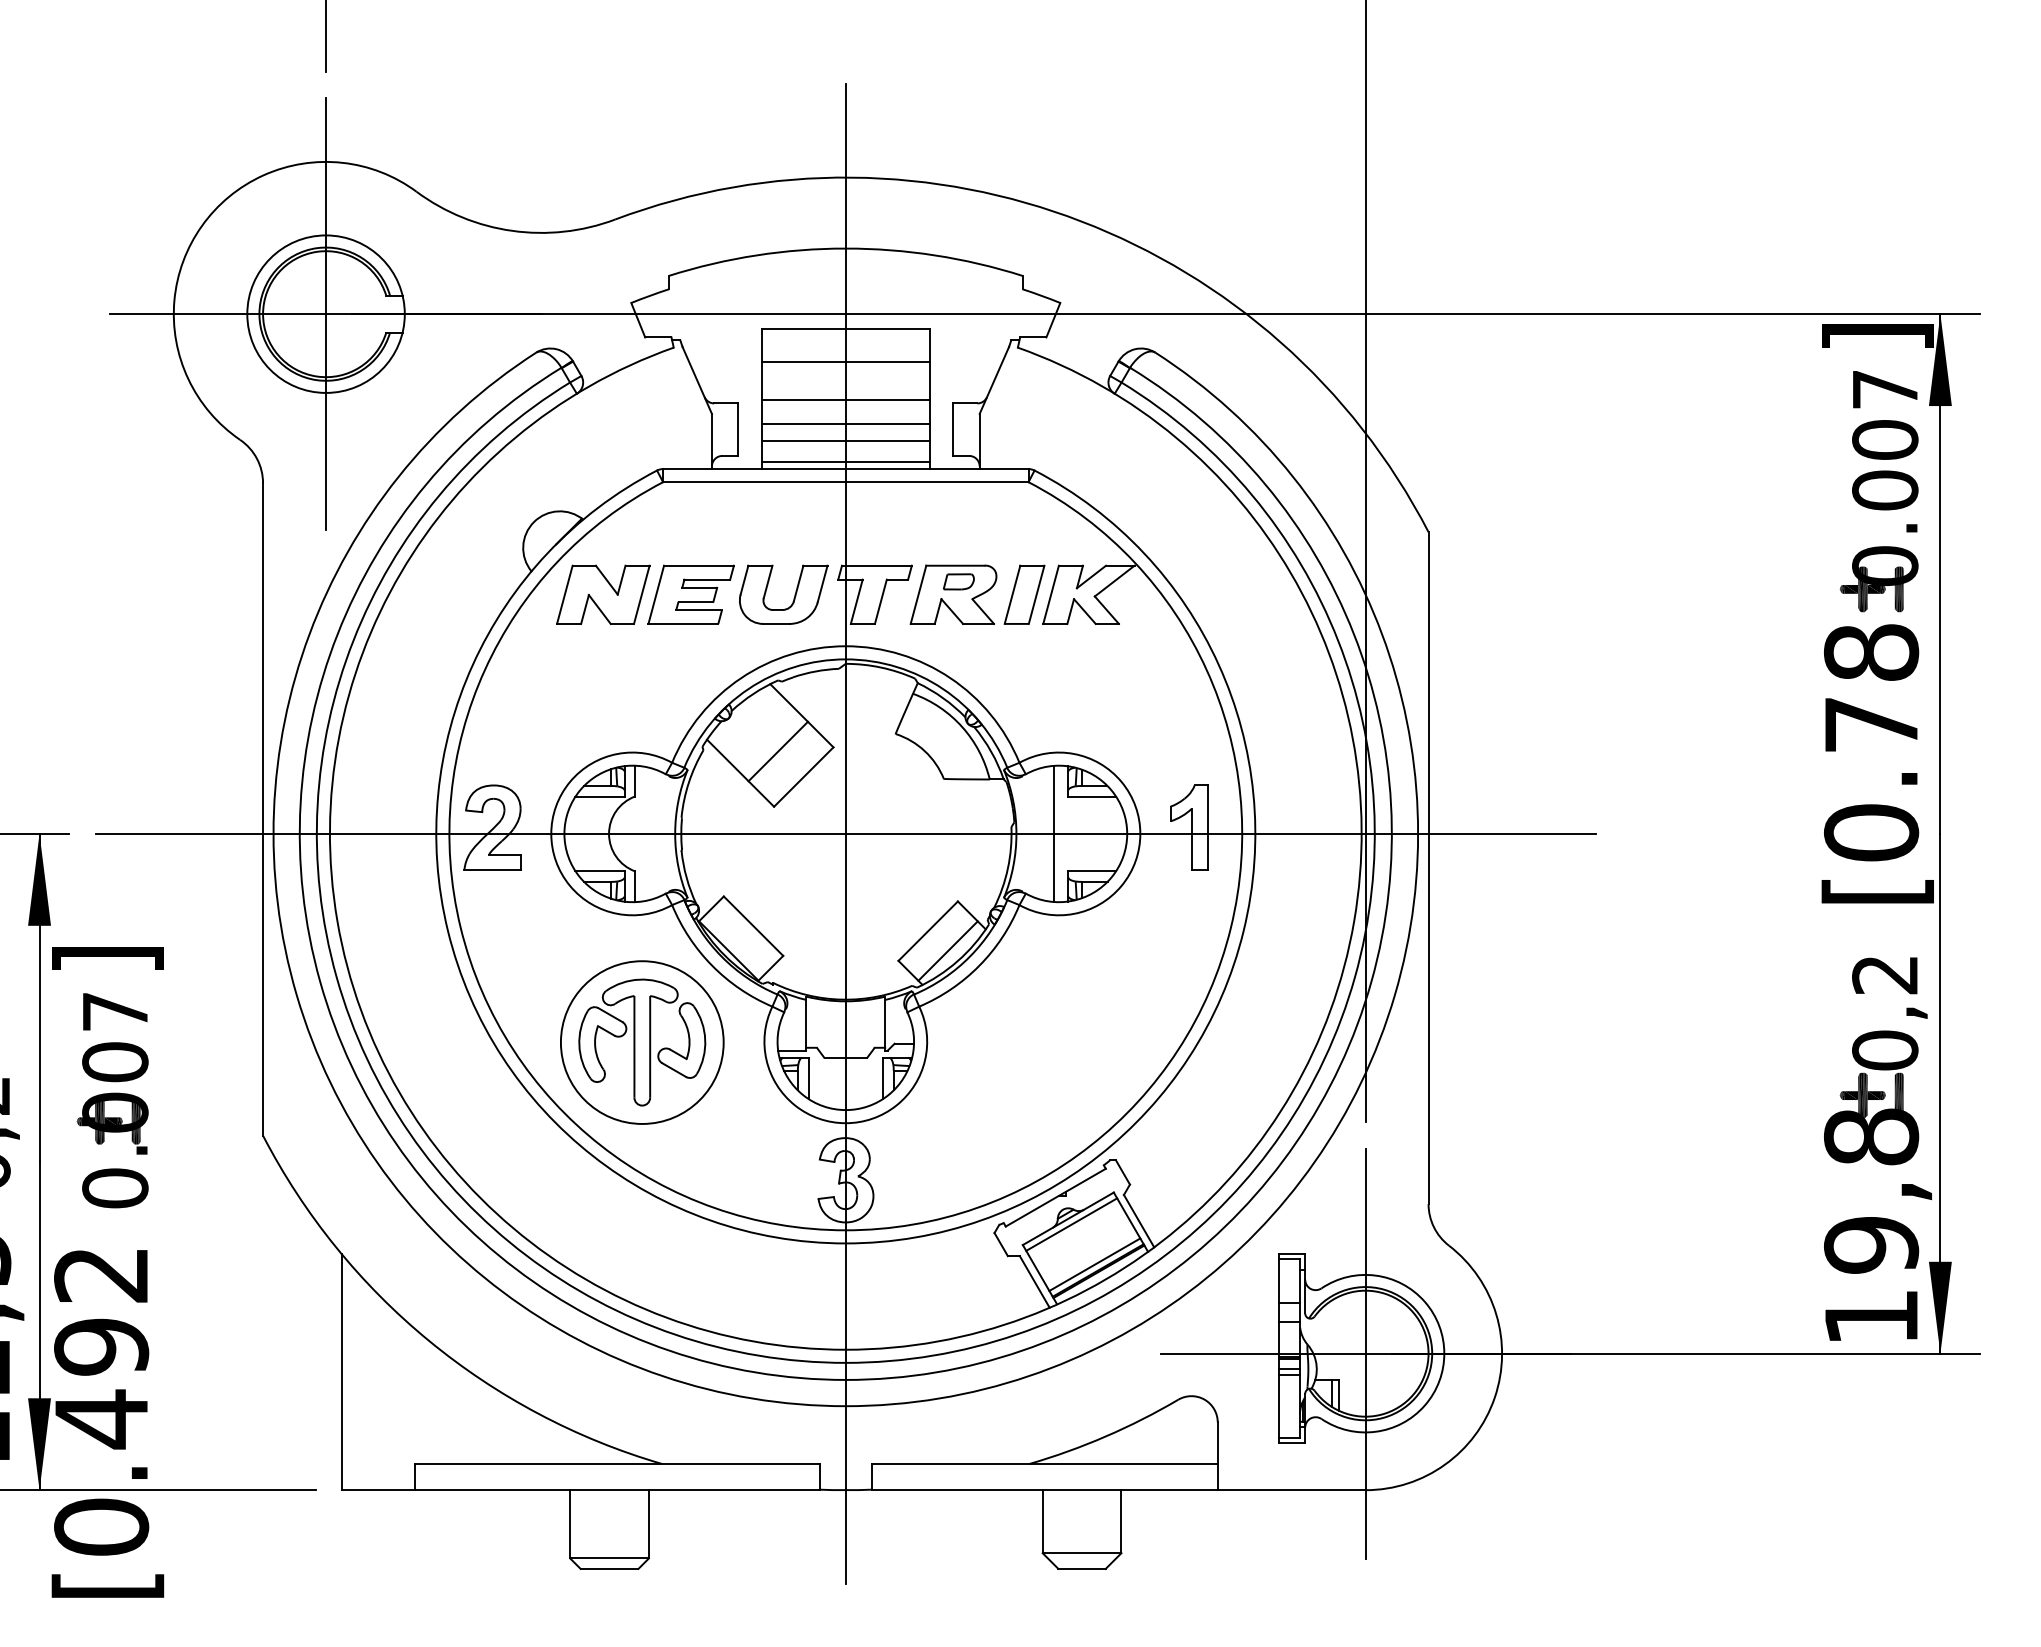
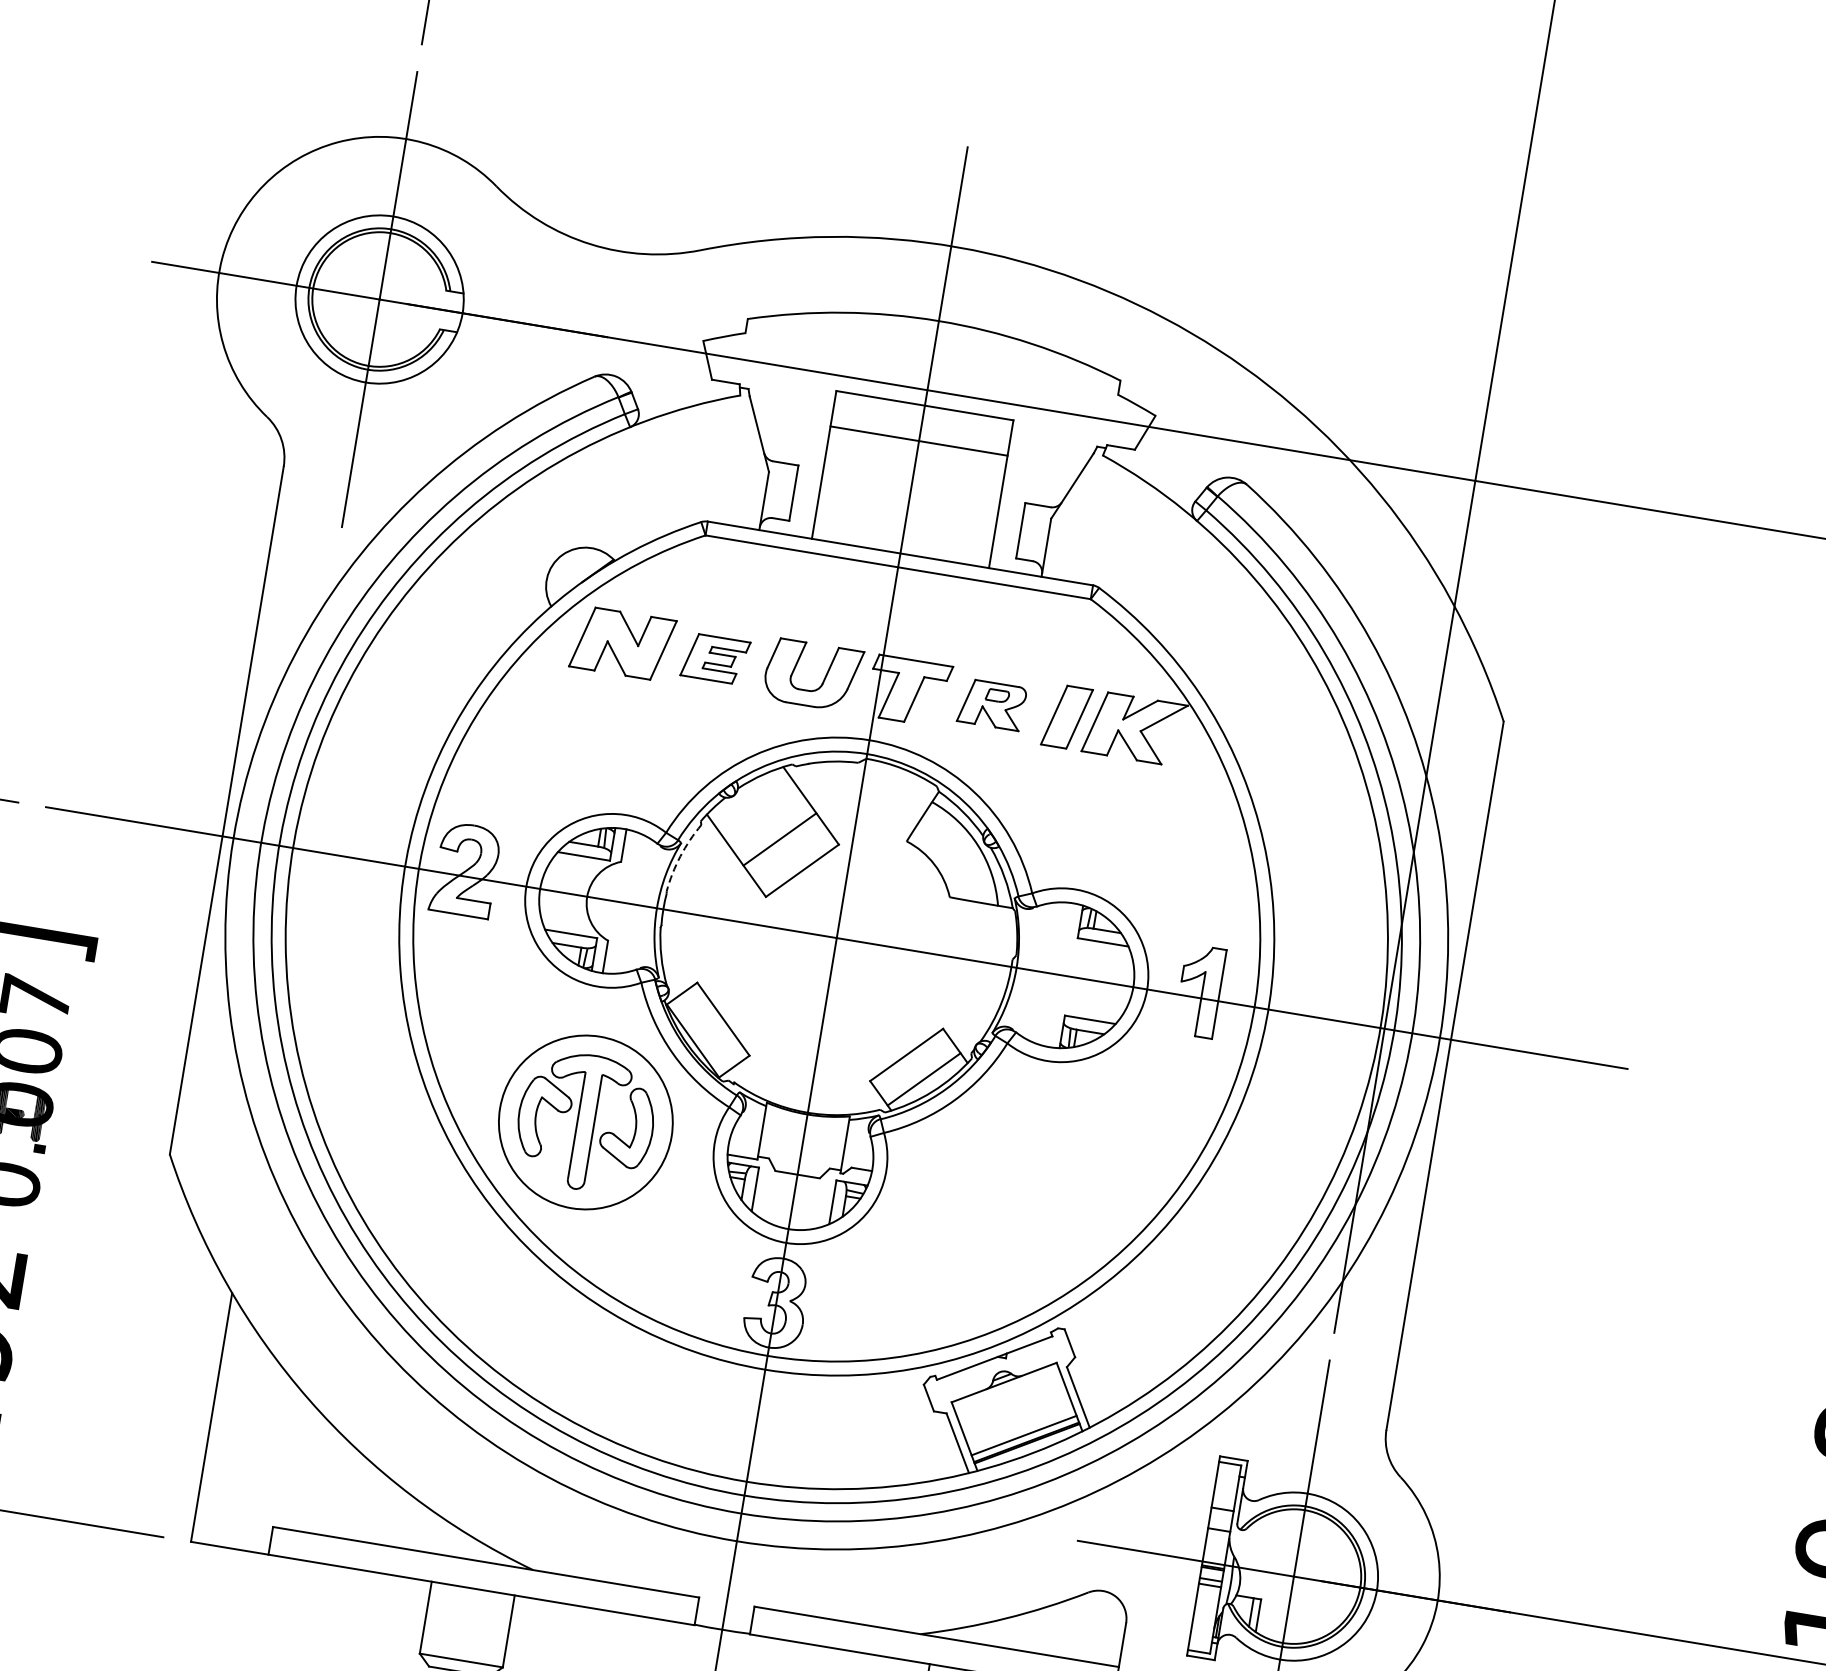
line: (845, 399) -> (912, 480), removed
line: (845, 424) -> (907, 506), removed
line: (845, 441) -> (904, 524), removed
line: (845, 462) -> (901, 546), removed
part: (690, 594) -> (714, 658), size x0.7
part: (953, 594) -> (992, 704), size x0.7
arc: (688, 782) -> (679, 856), solid -> dashed
line: (1054, 833) -> (1056, 974), removed
line: (1071, 1224) -> (1006, 1389), removed

